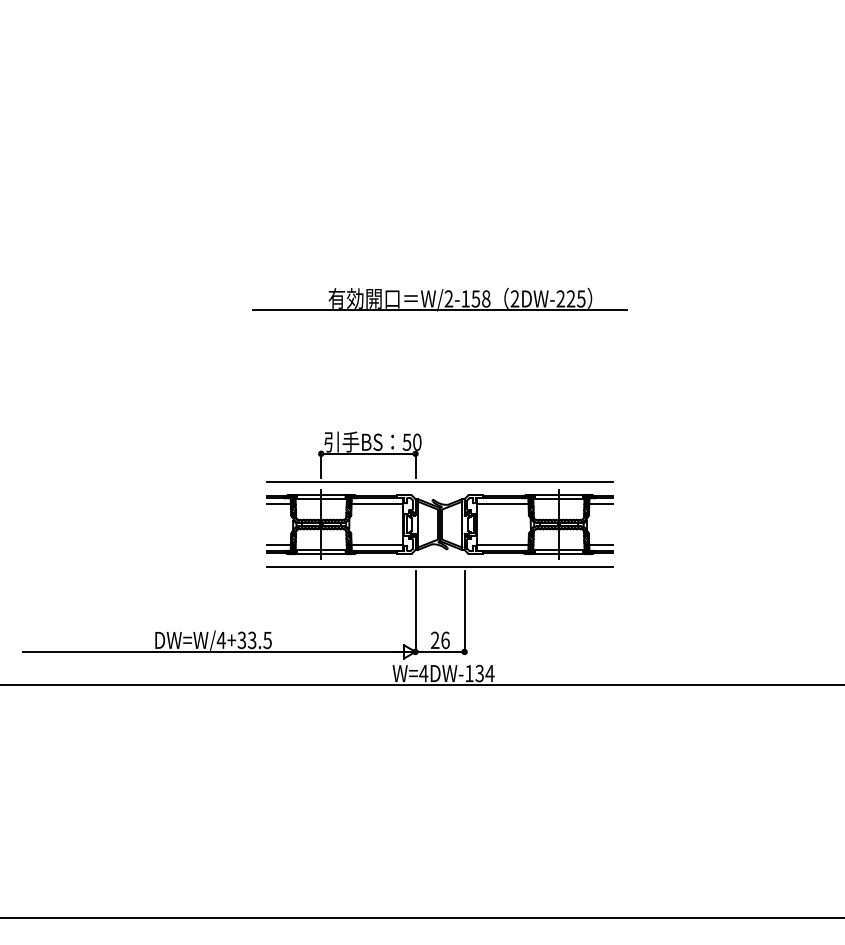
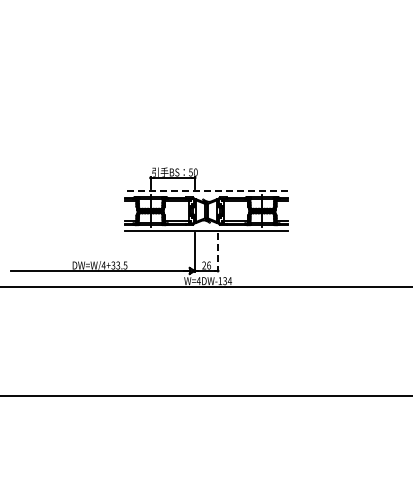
part: (440, 299) -> (206, 105), removed
line: (440, 482) -> (206, 191), solid -> dashed
line: (465, 612) -> (218, 252), solid -> dashed

